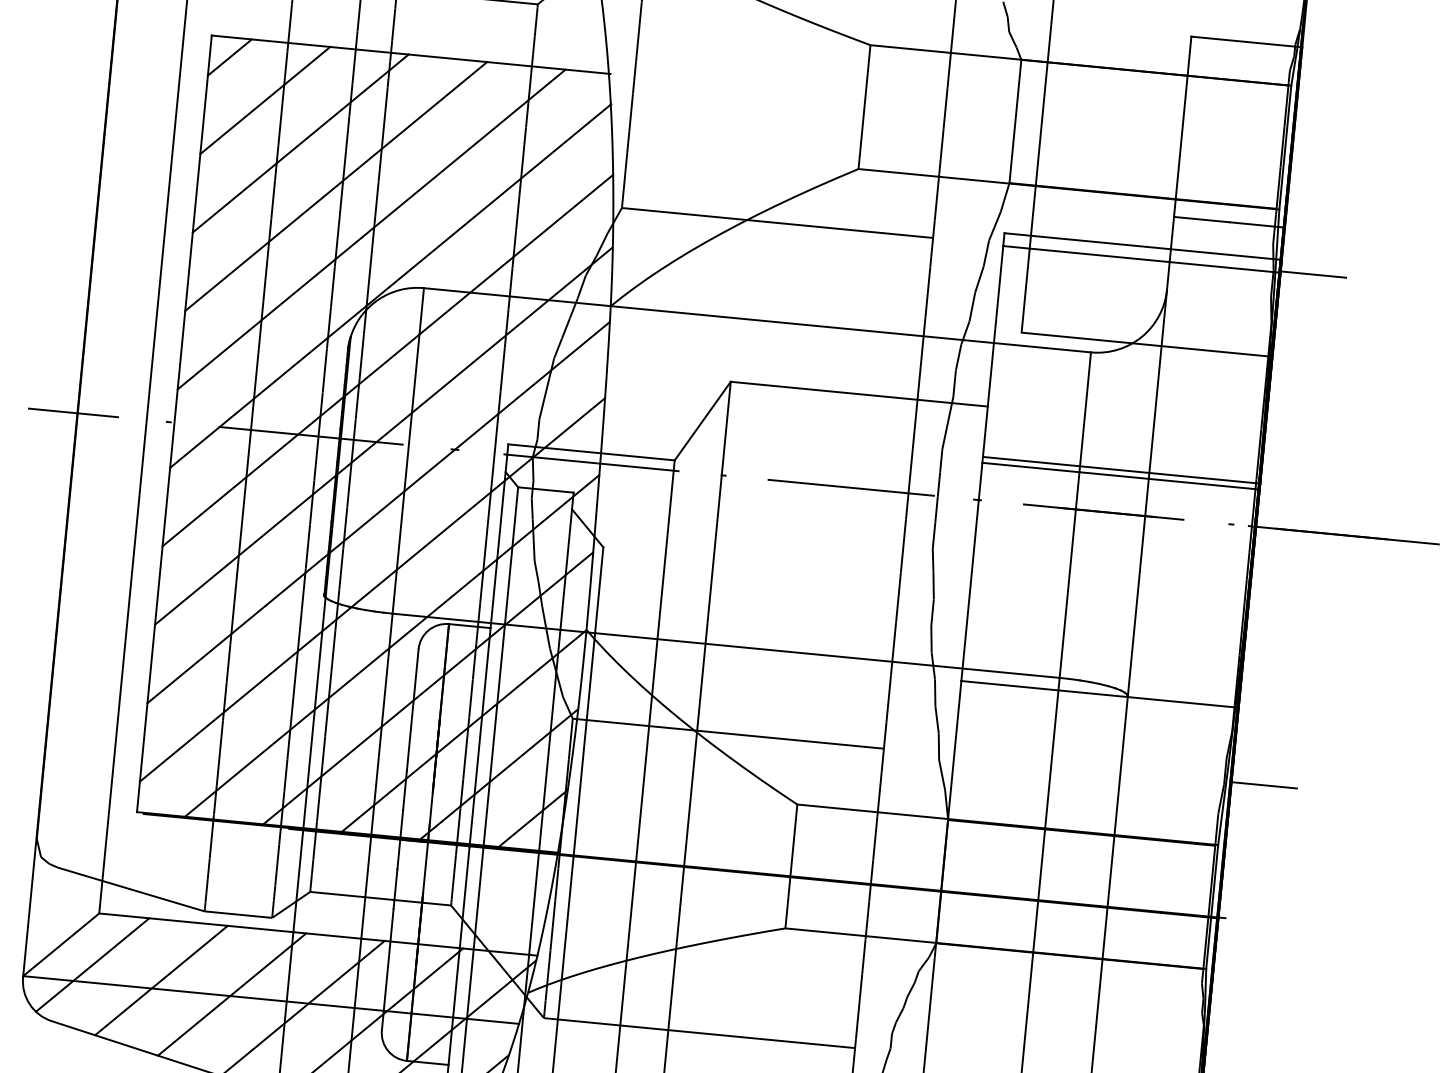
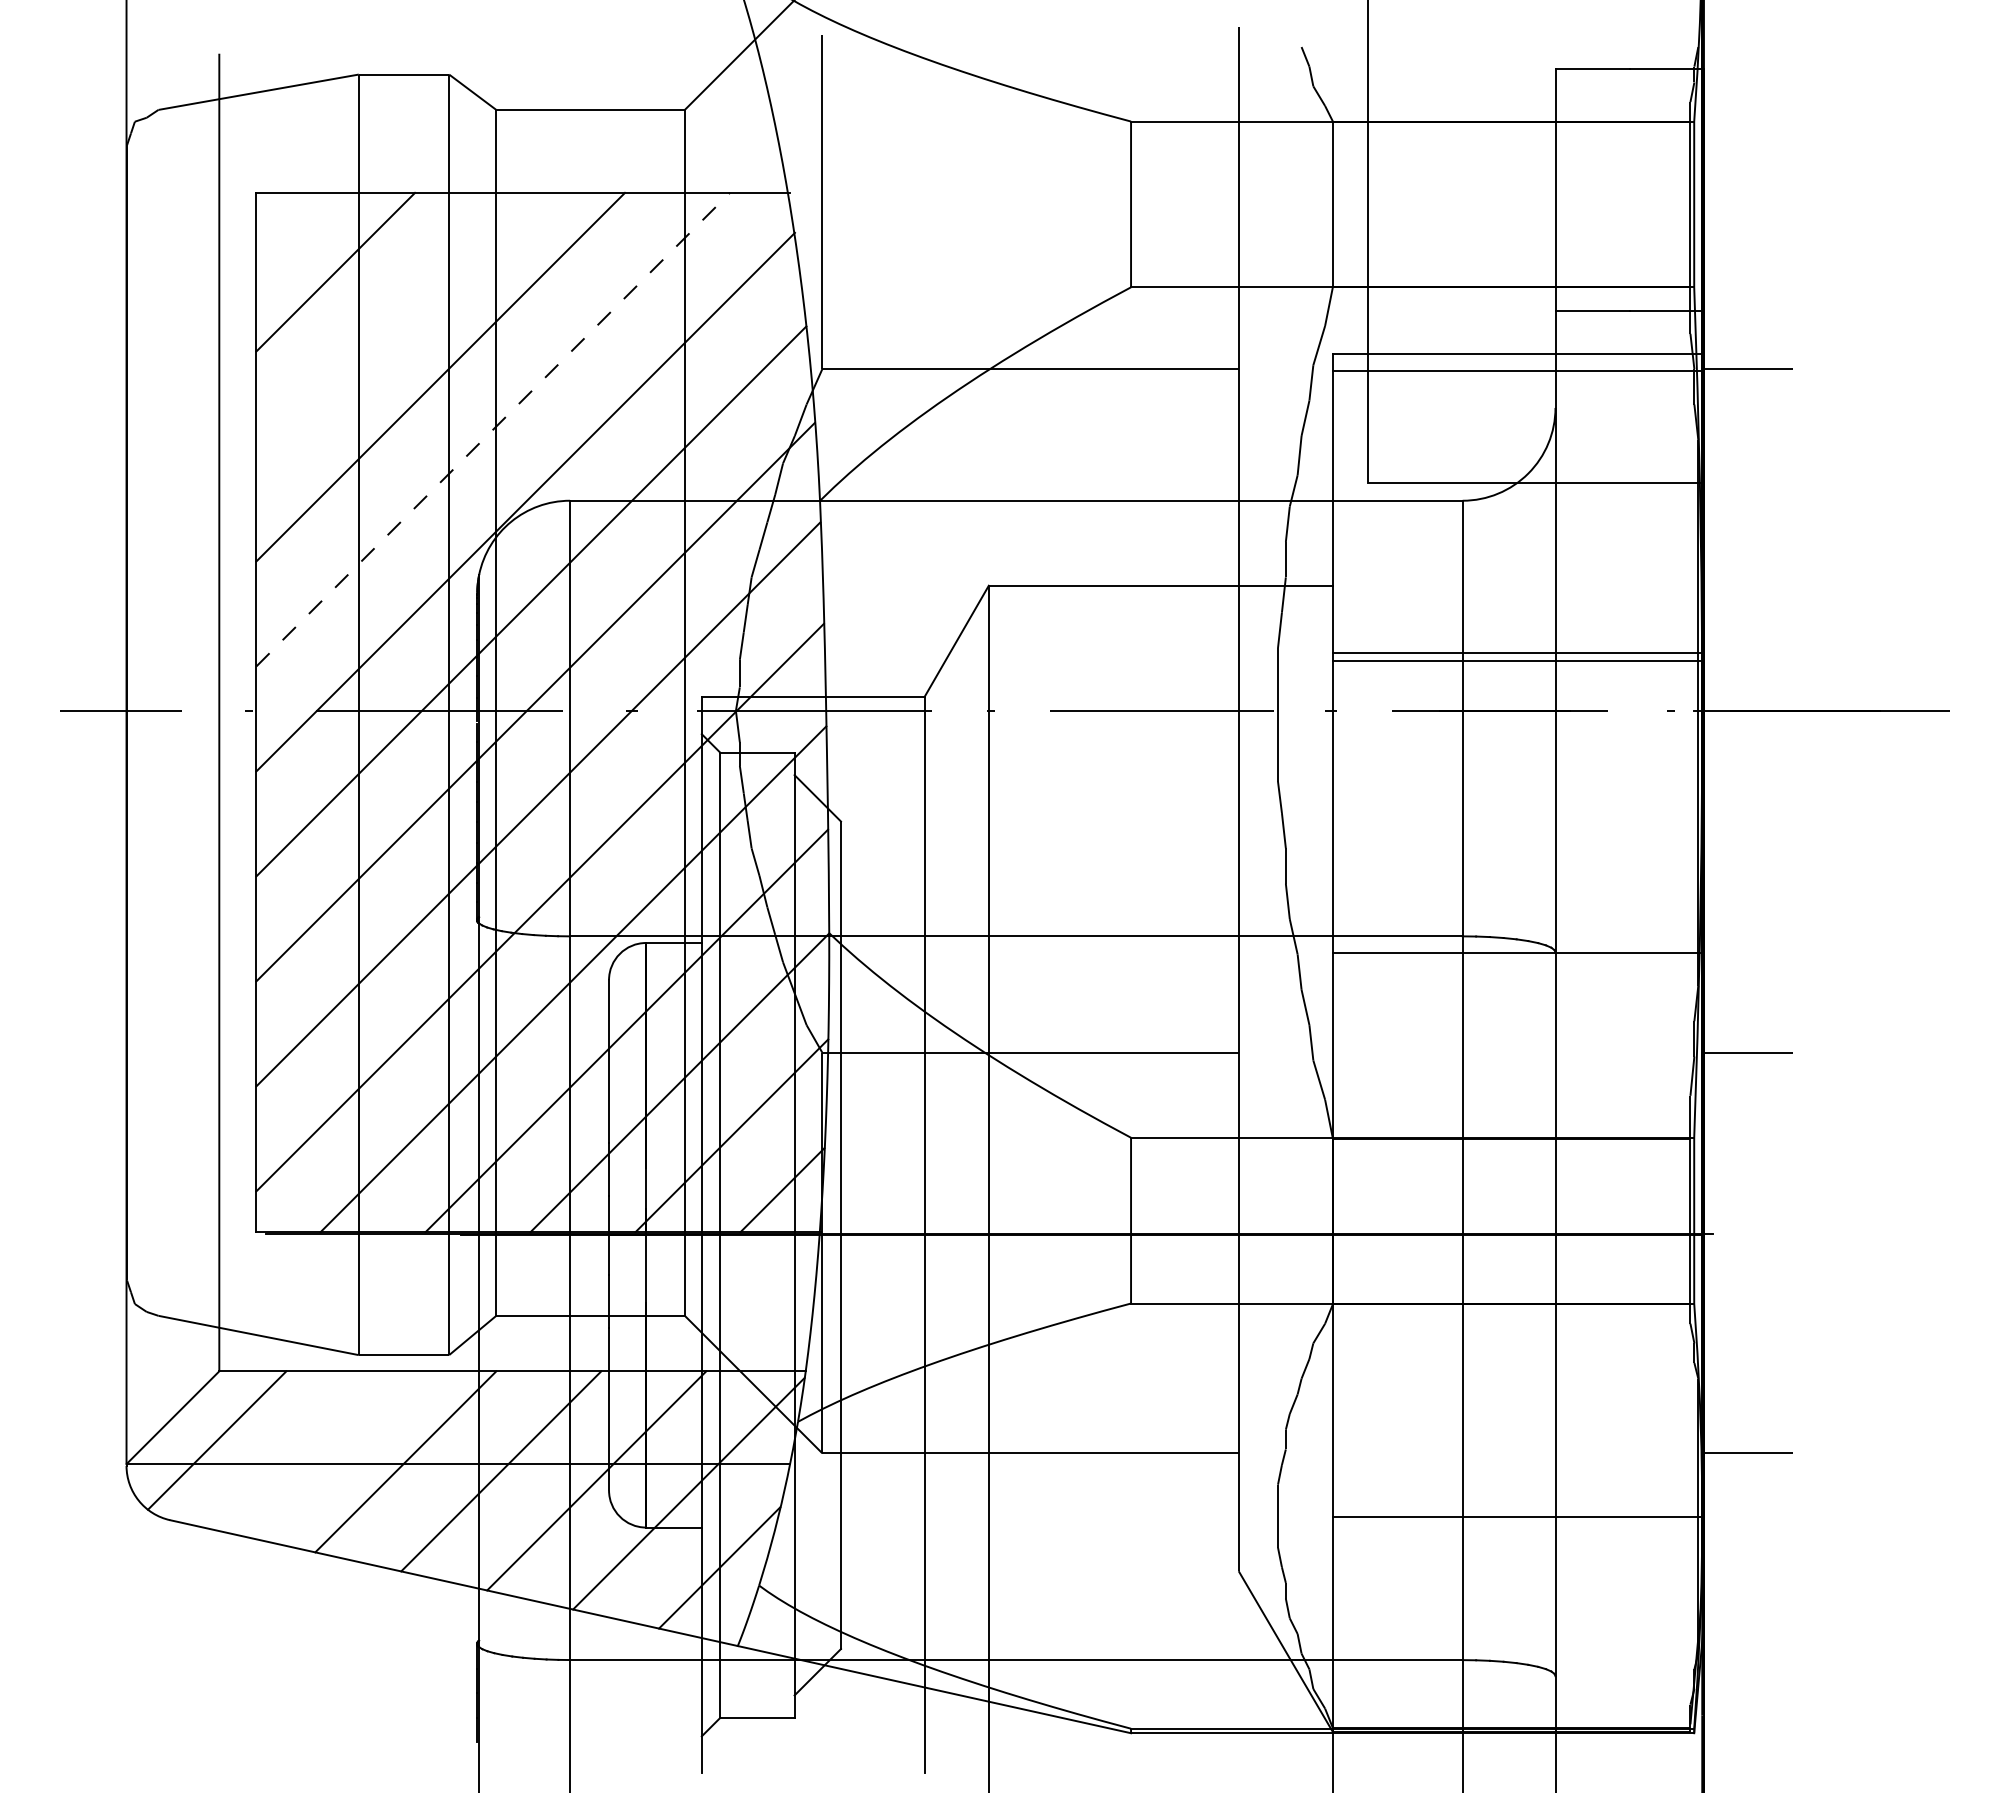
line: (230, 57) -> (283, 219), removed
line: (300, 143) -> (387, 324), removed
line: (371, 229) -> (493, 429), solid -> dashed
line: (161, 980) -> (310, 1452), removed

